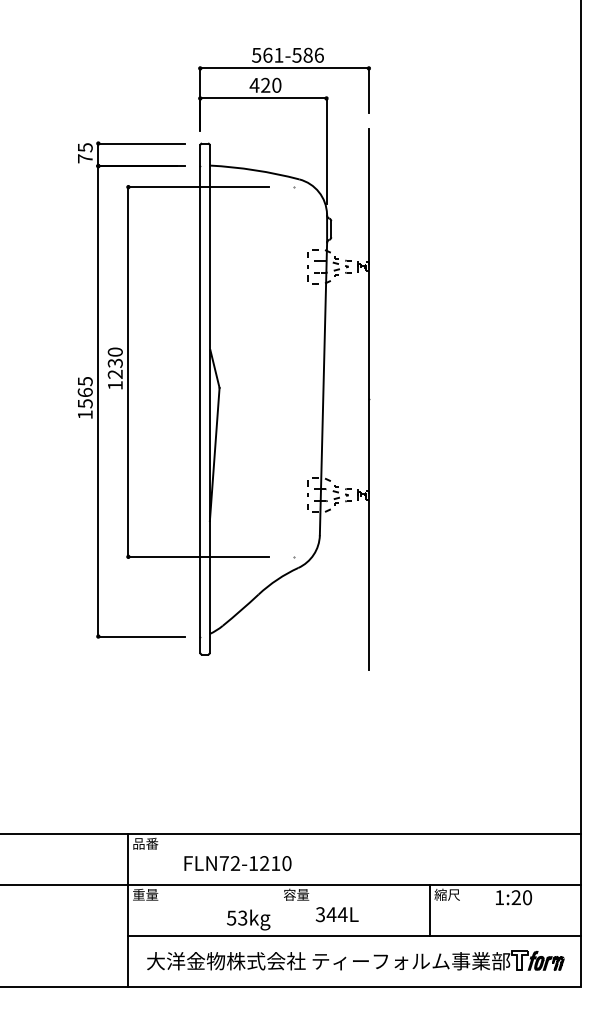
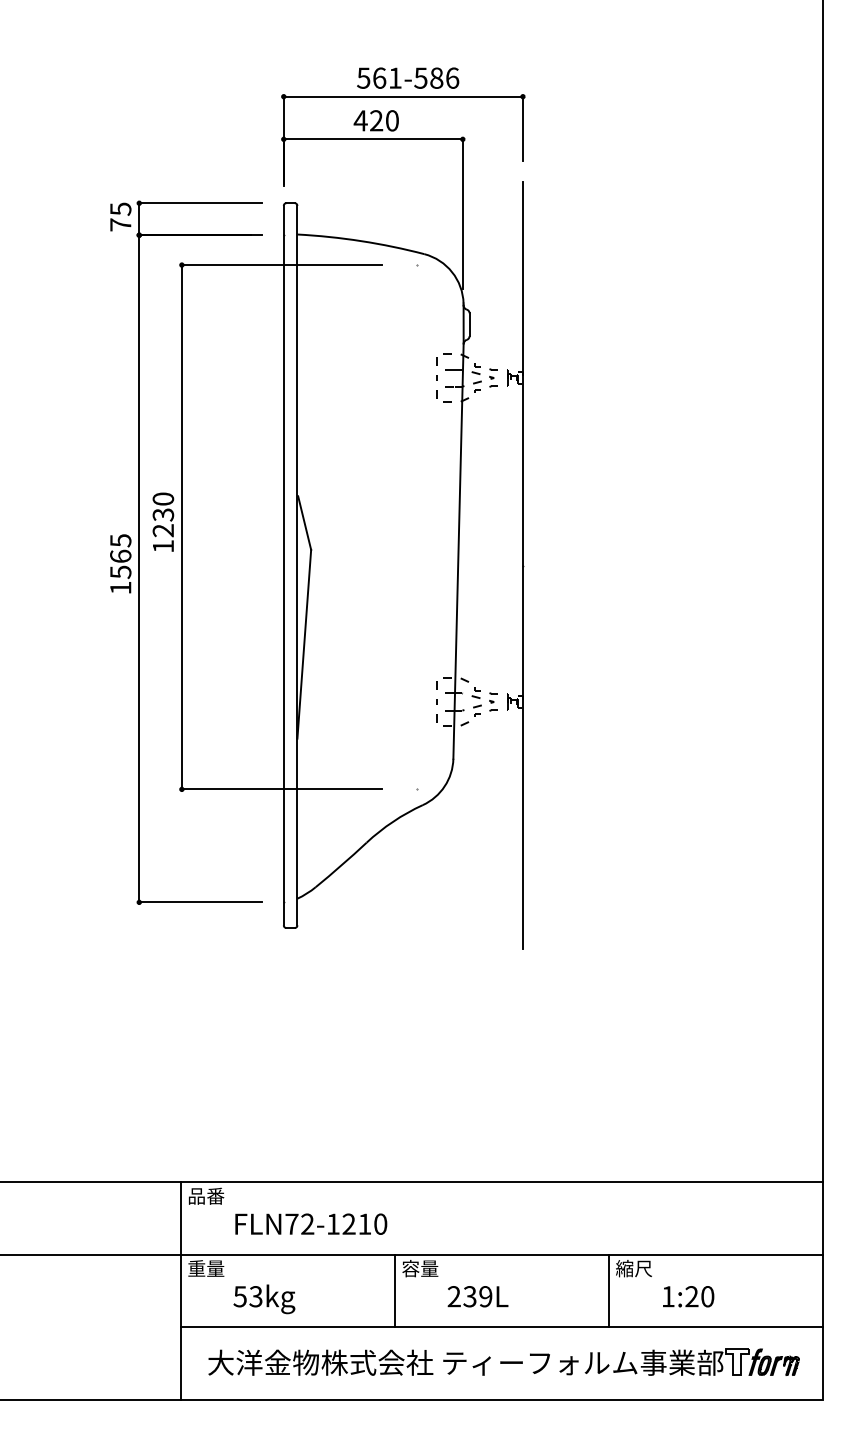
text: (238, 863) -> (311, 1223), moved
text: (513, 897) -> (688, 1296), moved
line: (279, 910) -> (395, 1290), added
text: (331, 914) -> (469, 1296), 344L -> 239L
text: (248, 920) -> (264, 1299), moved

